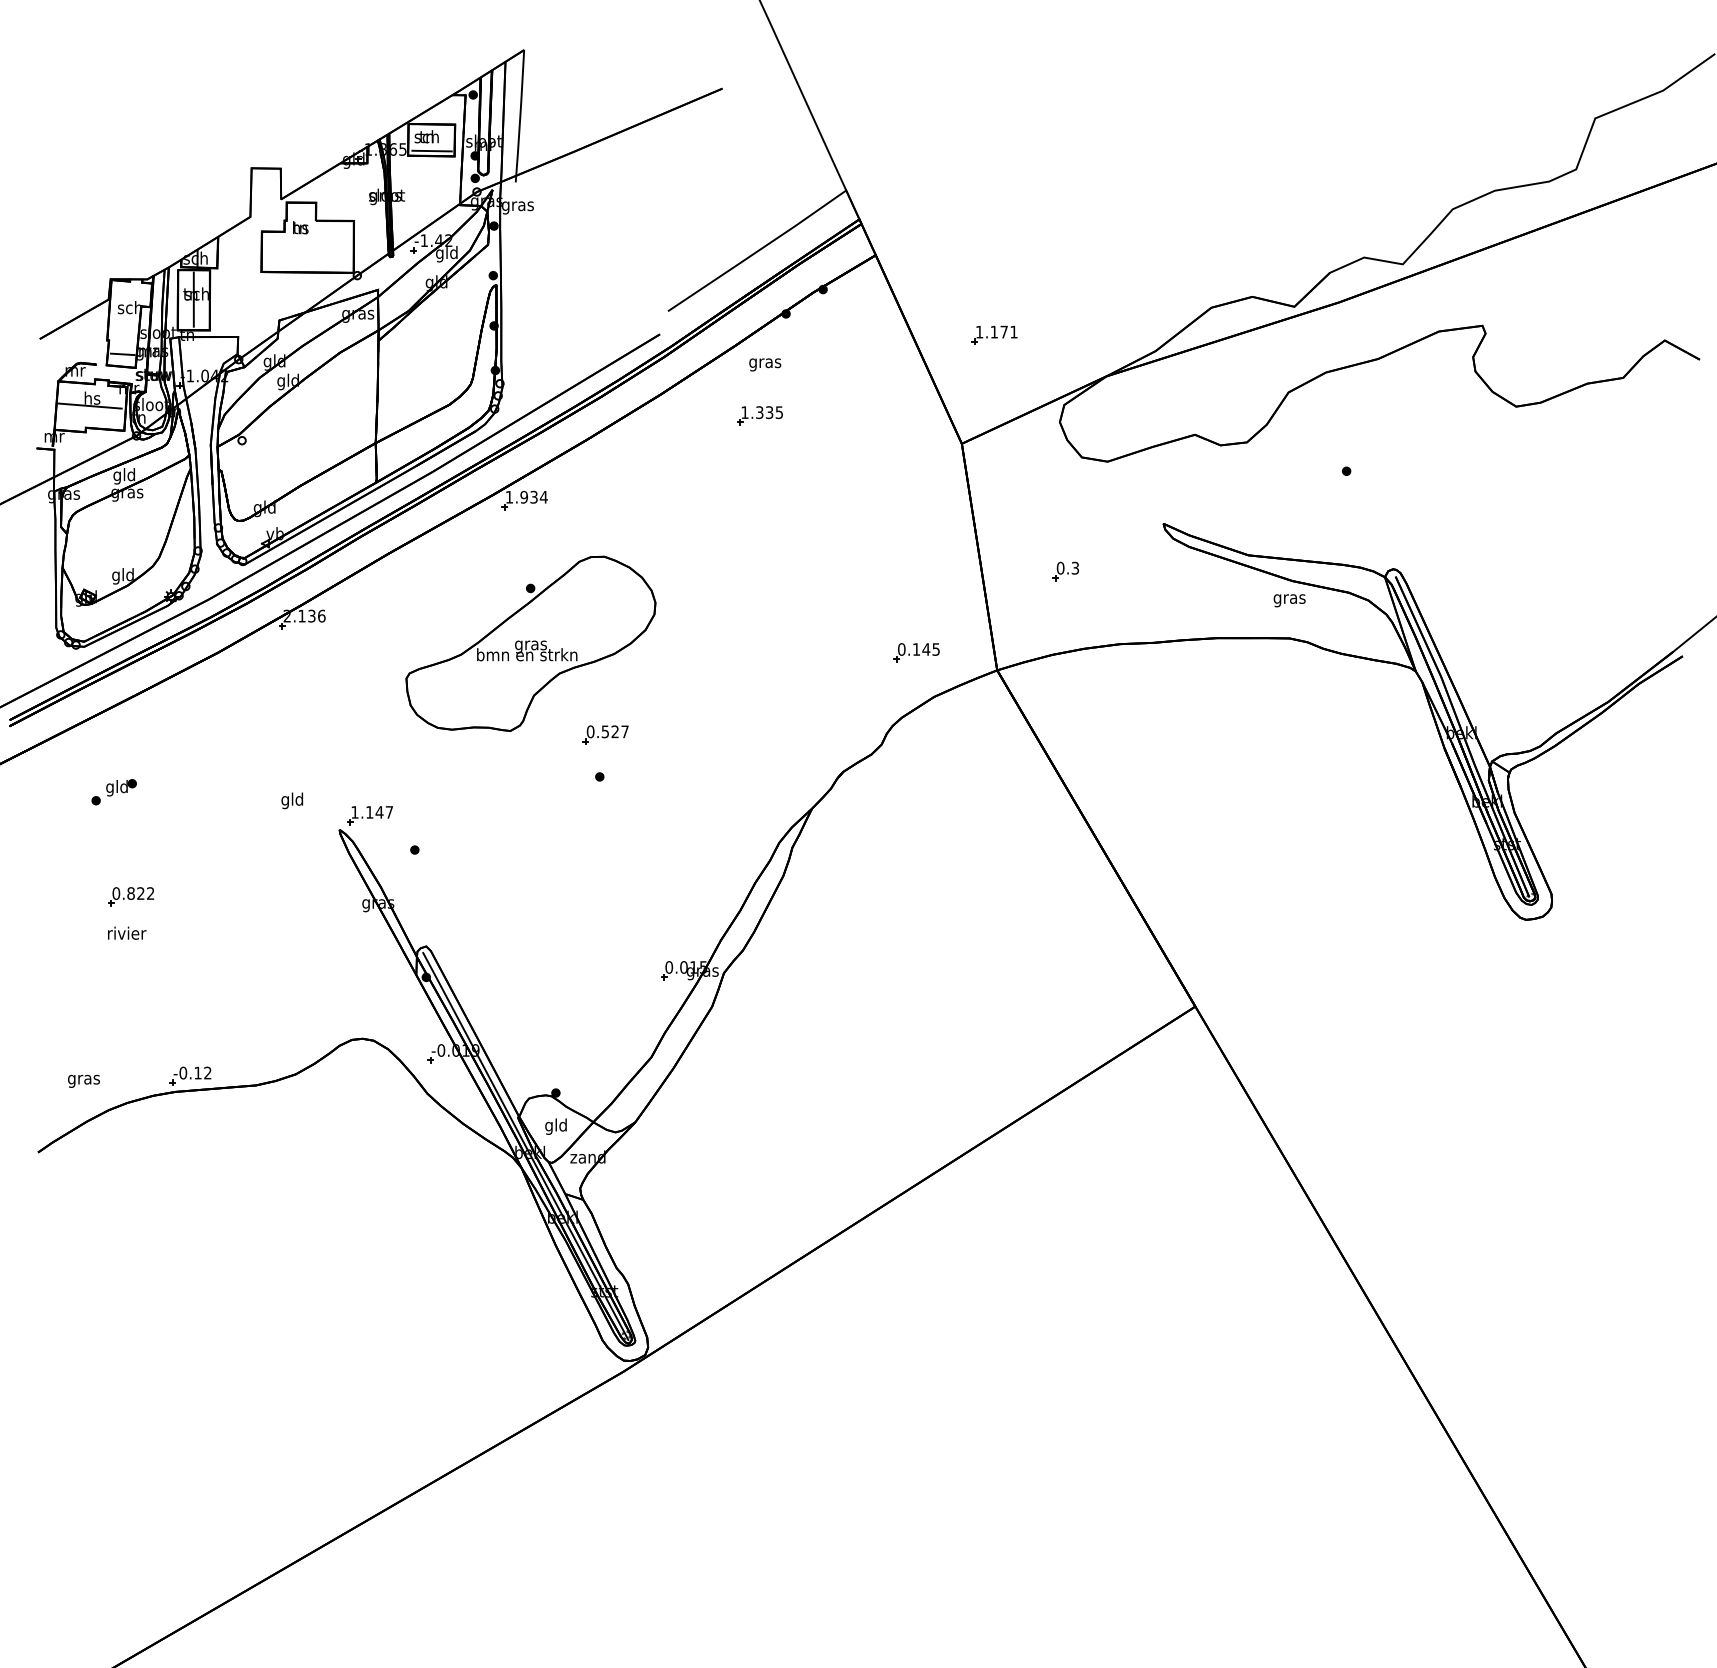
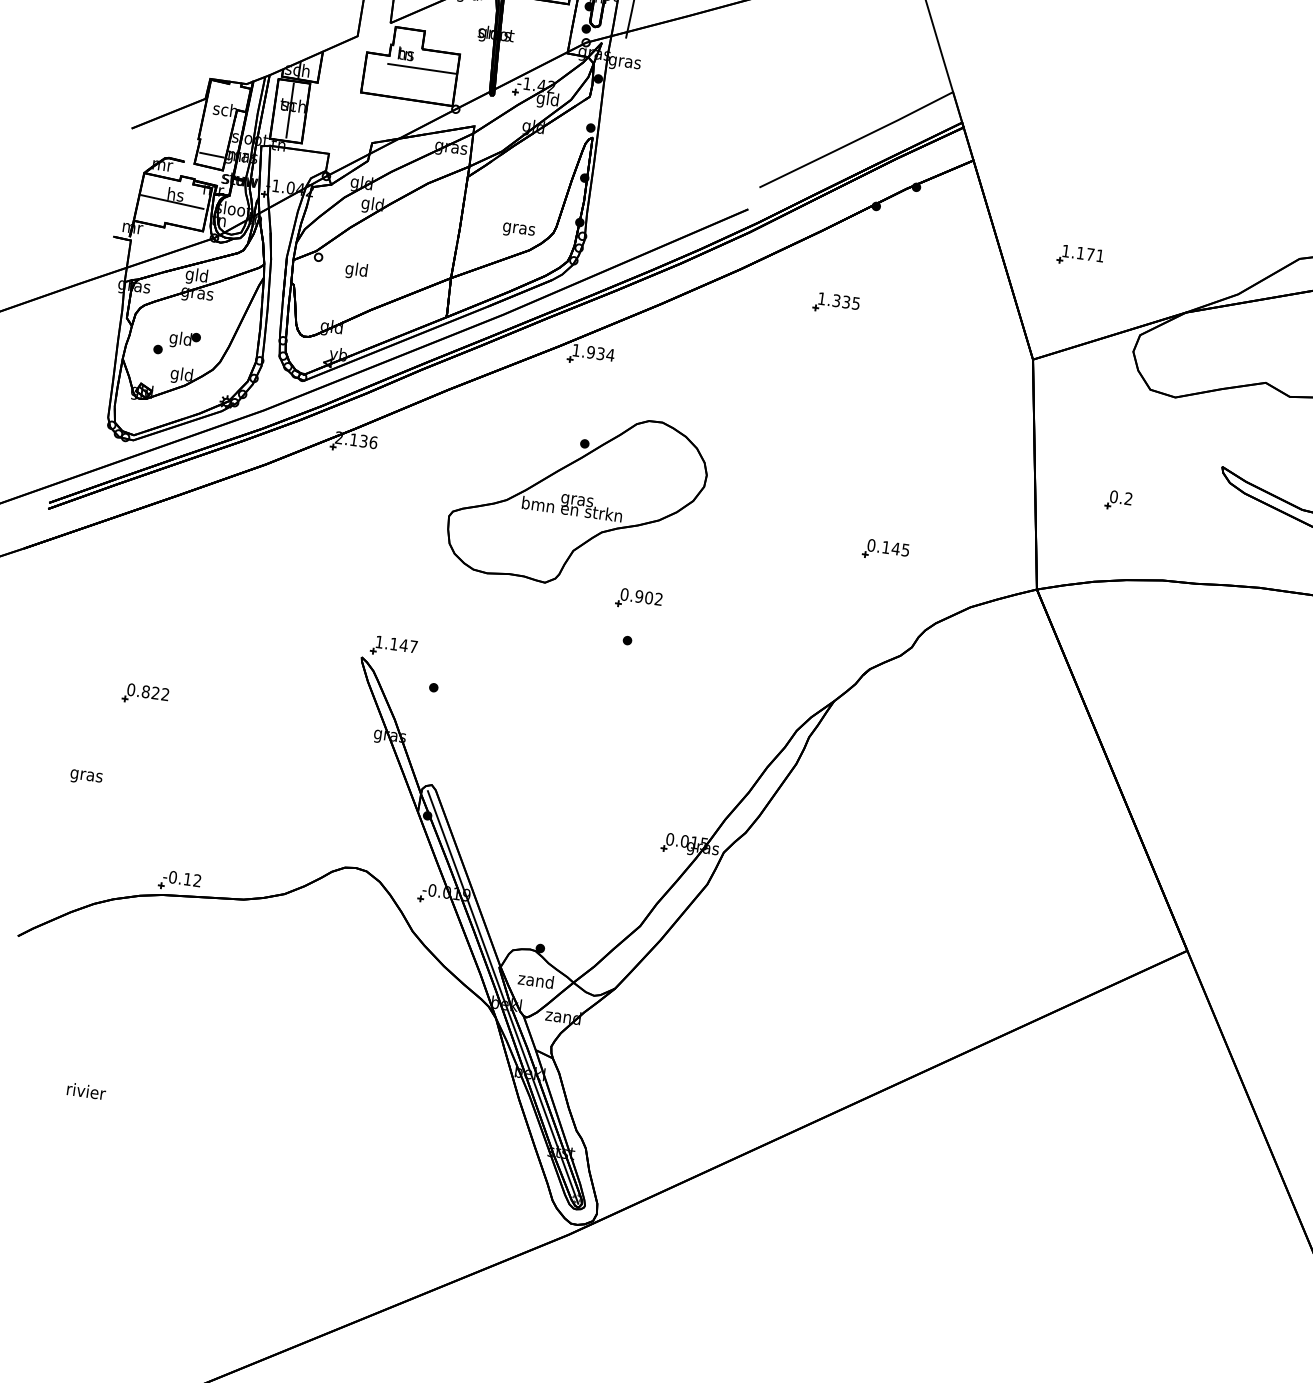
line: (318, 240) -> (422, 69), added
text: (765, 364) -> (519, 230), moved
text: (1074, 568) -> (1127, 499), 0.3 -> 0.2
part: (916, 652) -> (885, 550), moved
text: (614, 731) -> (648, 597), 0.527 -> 0.902
part: (113, 792) -> (176, 343), moved
text: (291, 800) -> (355, 270), moved
text: (127, 932) -> (86, 1090), moved
text: (83, 1080) -> (85, 776), moved
text: (555, 1126) -> (535, 981), gld -> zand

